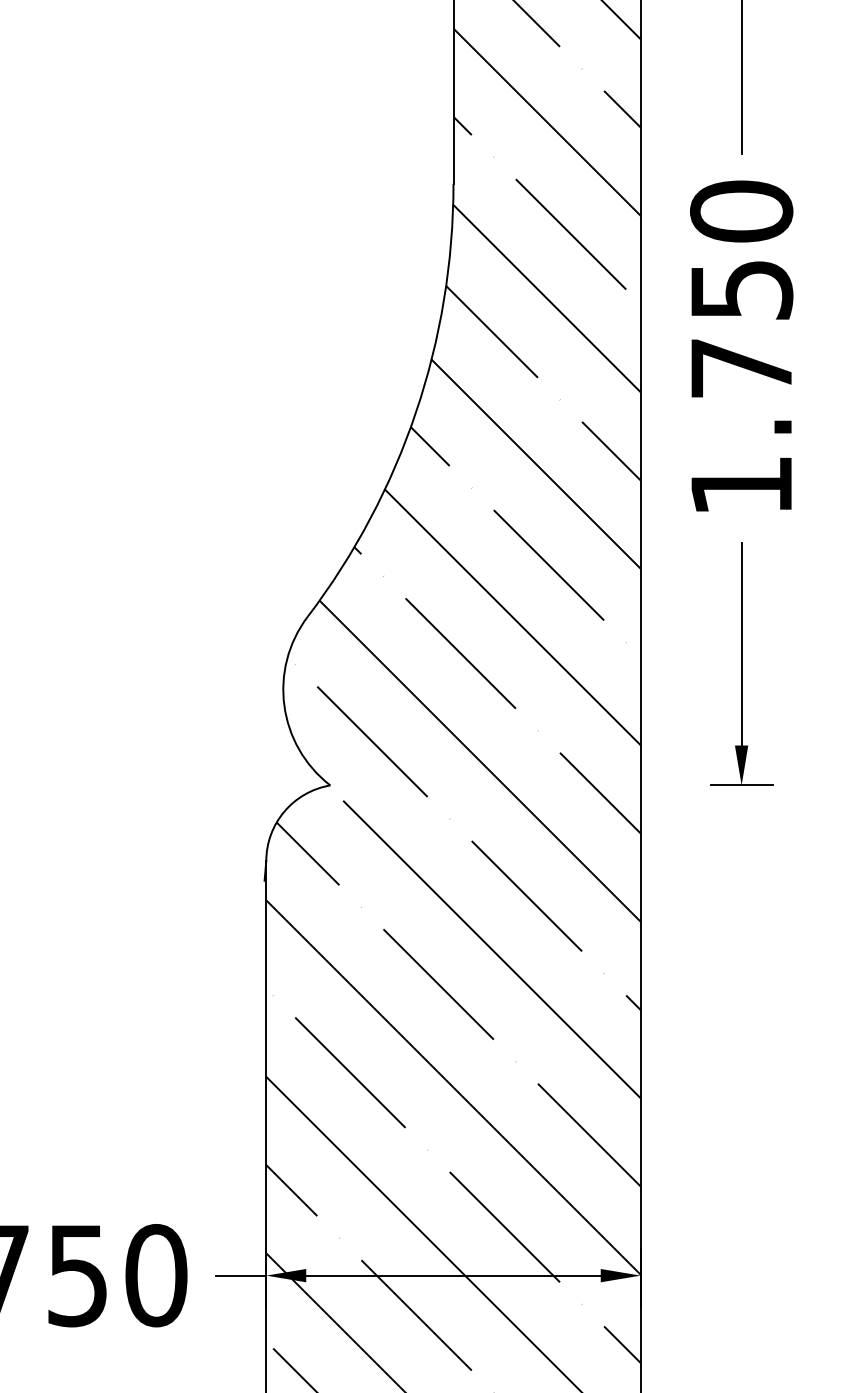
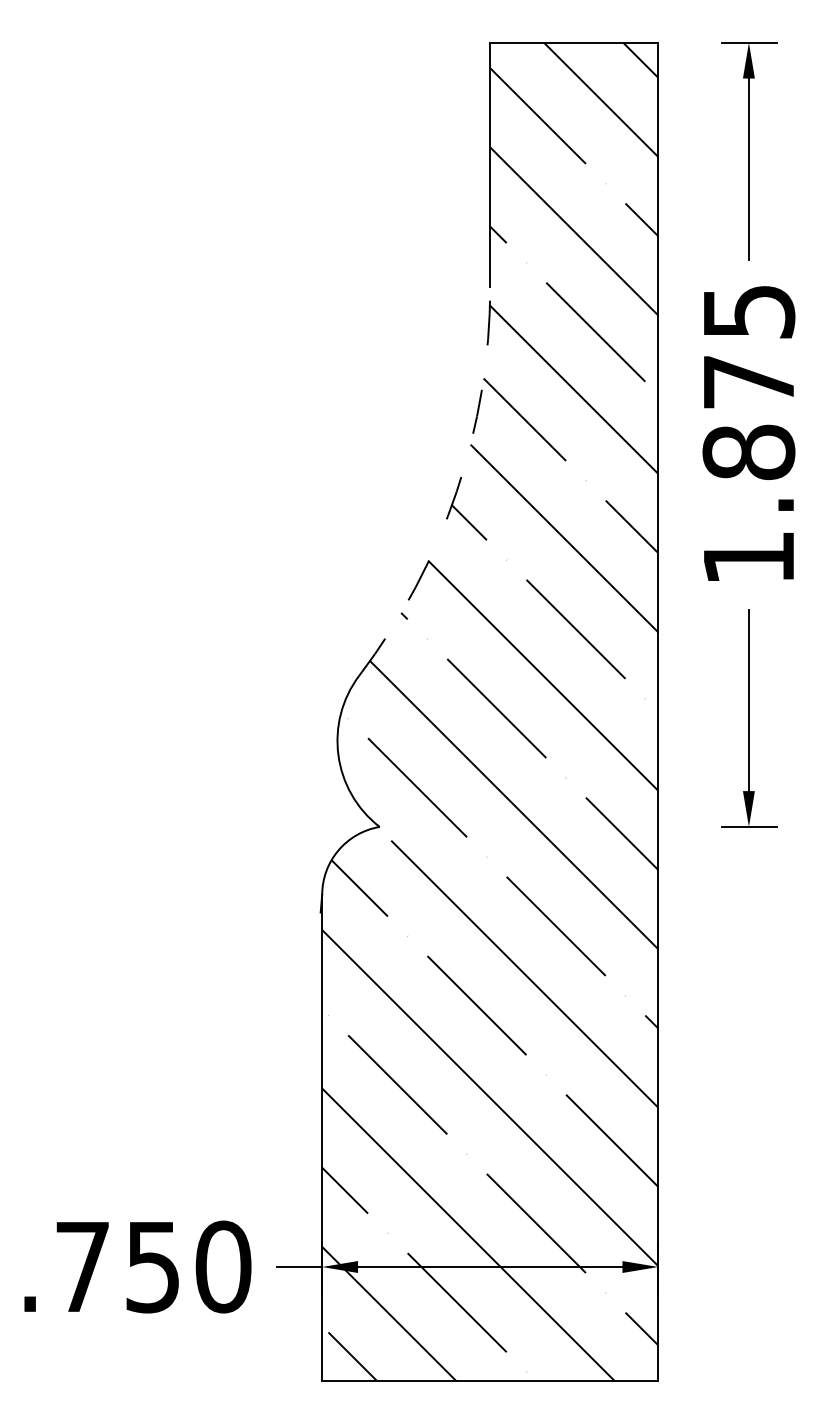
text: (741, 289) -> (748, 381), 1.750 -> 1.875
arc: (415, 411) -> (456, 491), solid -> dashed

